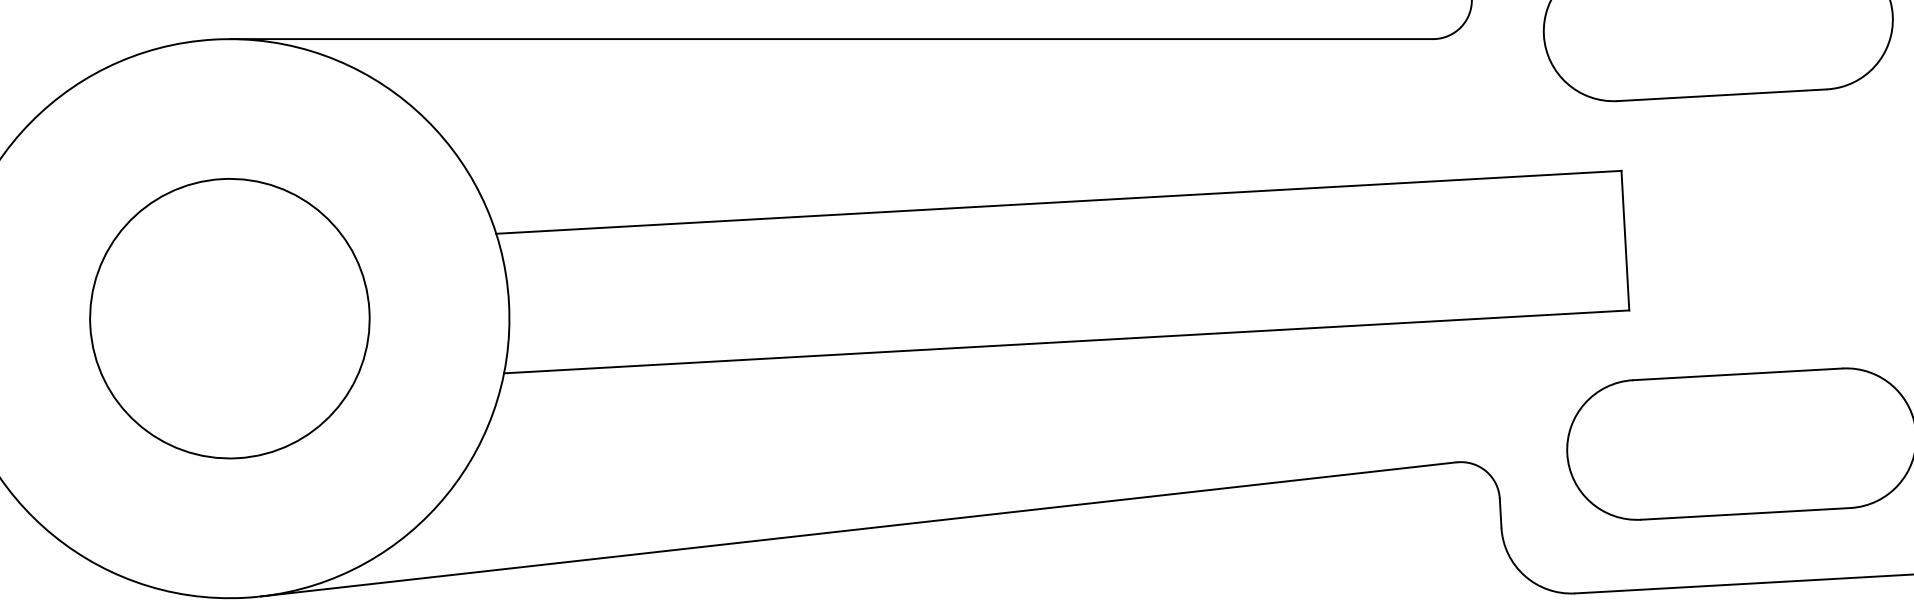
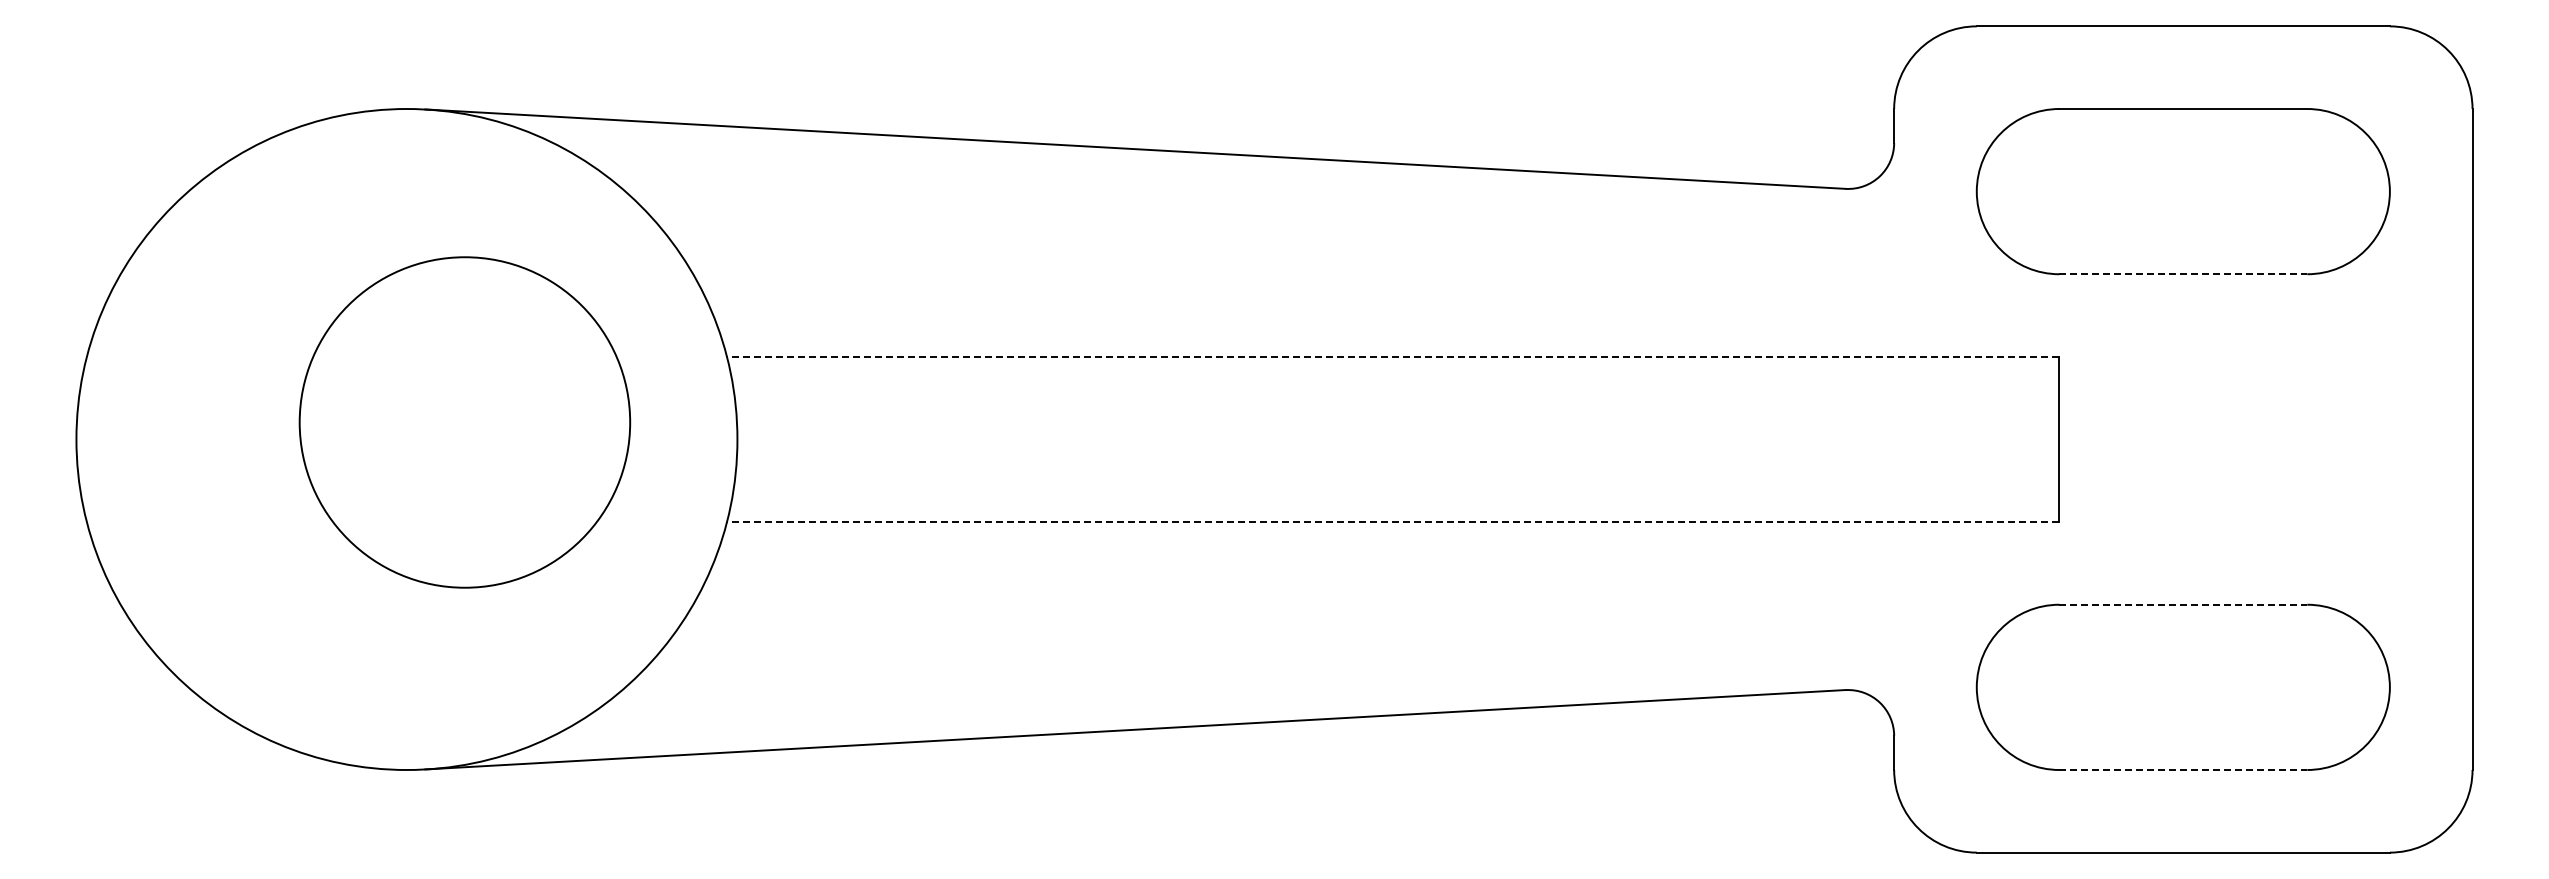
line: (1722, 95) -> (2183, 274), solid -> dashed
line: (1058, 202) -> (1392, 356), solid -> dashed
circle: (229, 318) -> (464, 422), moved
line: (1066, 342) -> (1392, 522), solid -> dashed
line: (1737, 374) -> (2183, 604), solid -> dashed
line: (1745, 513) -> (2183, 769), solid -> dashed

